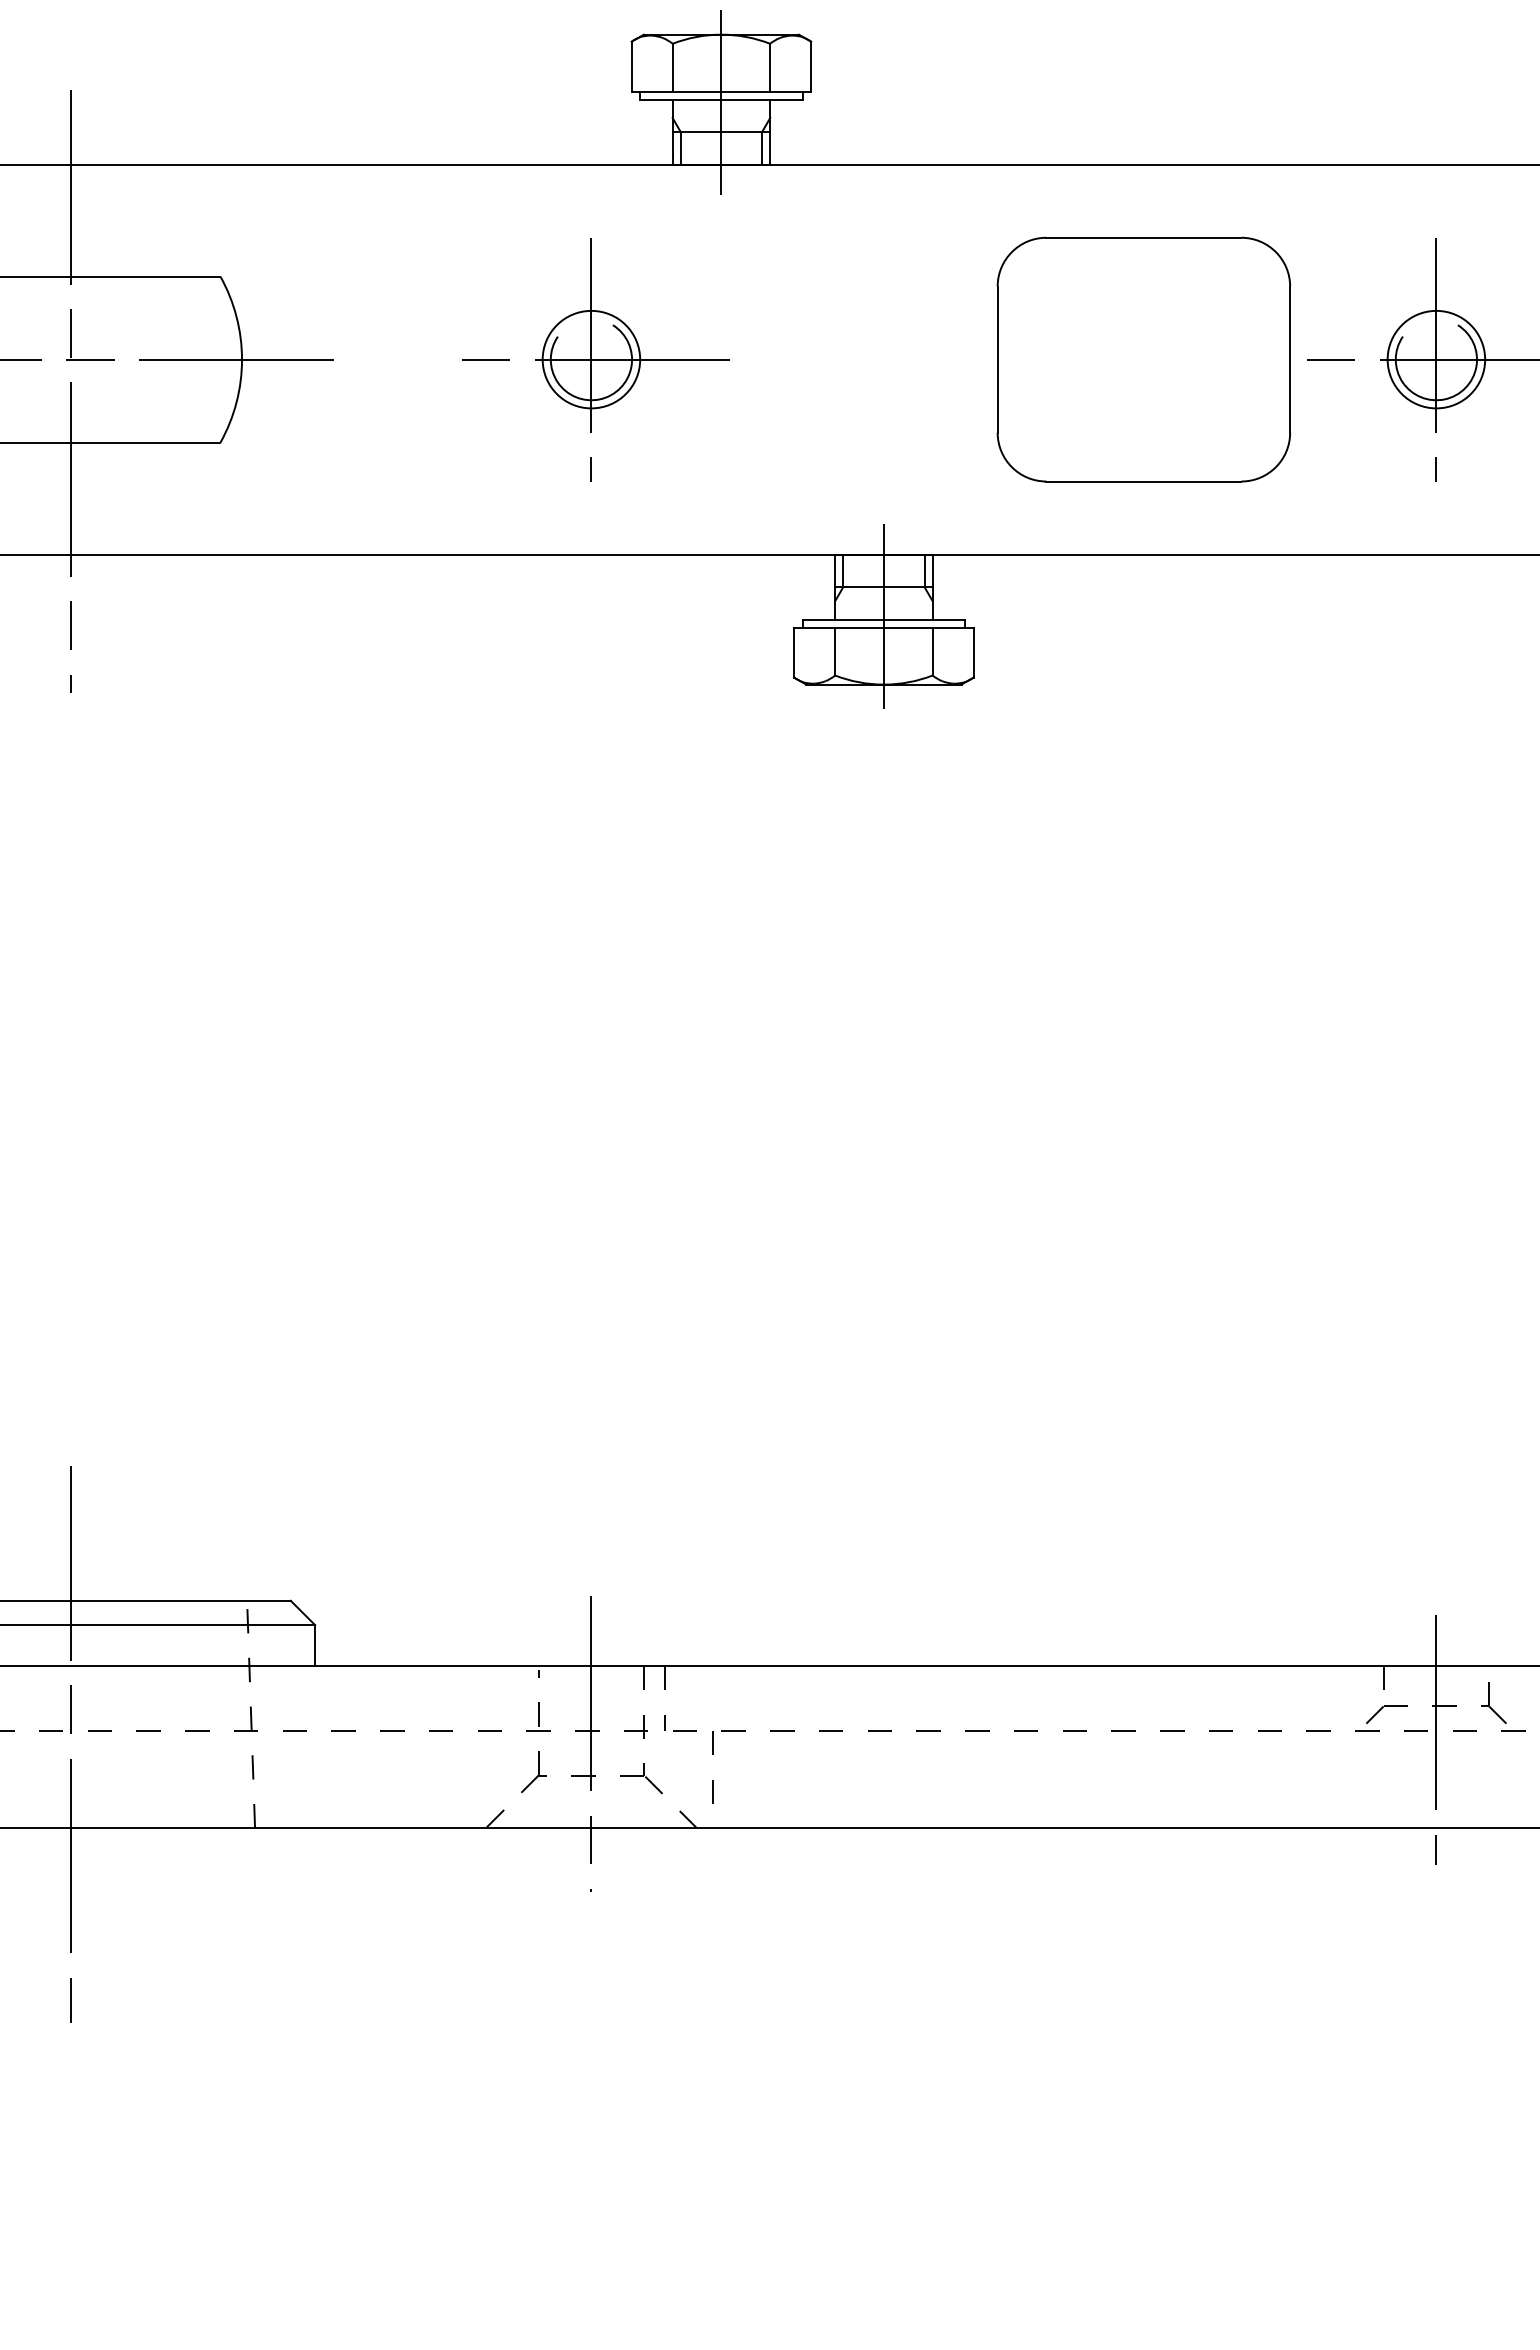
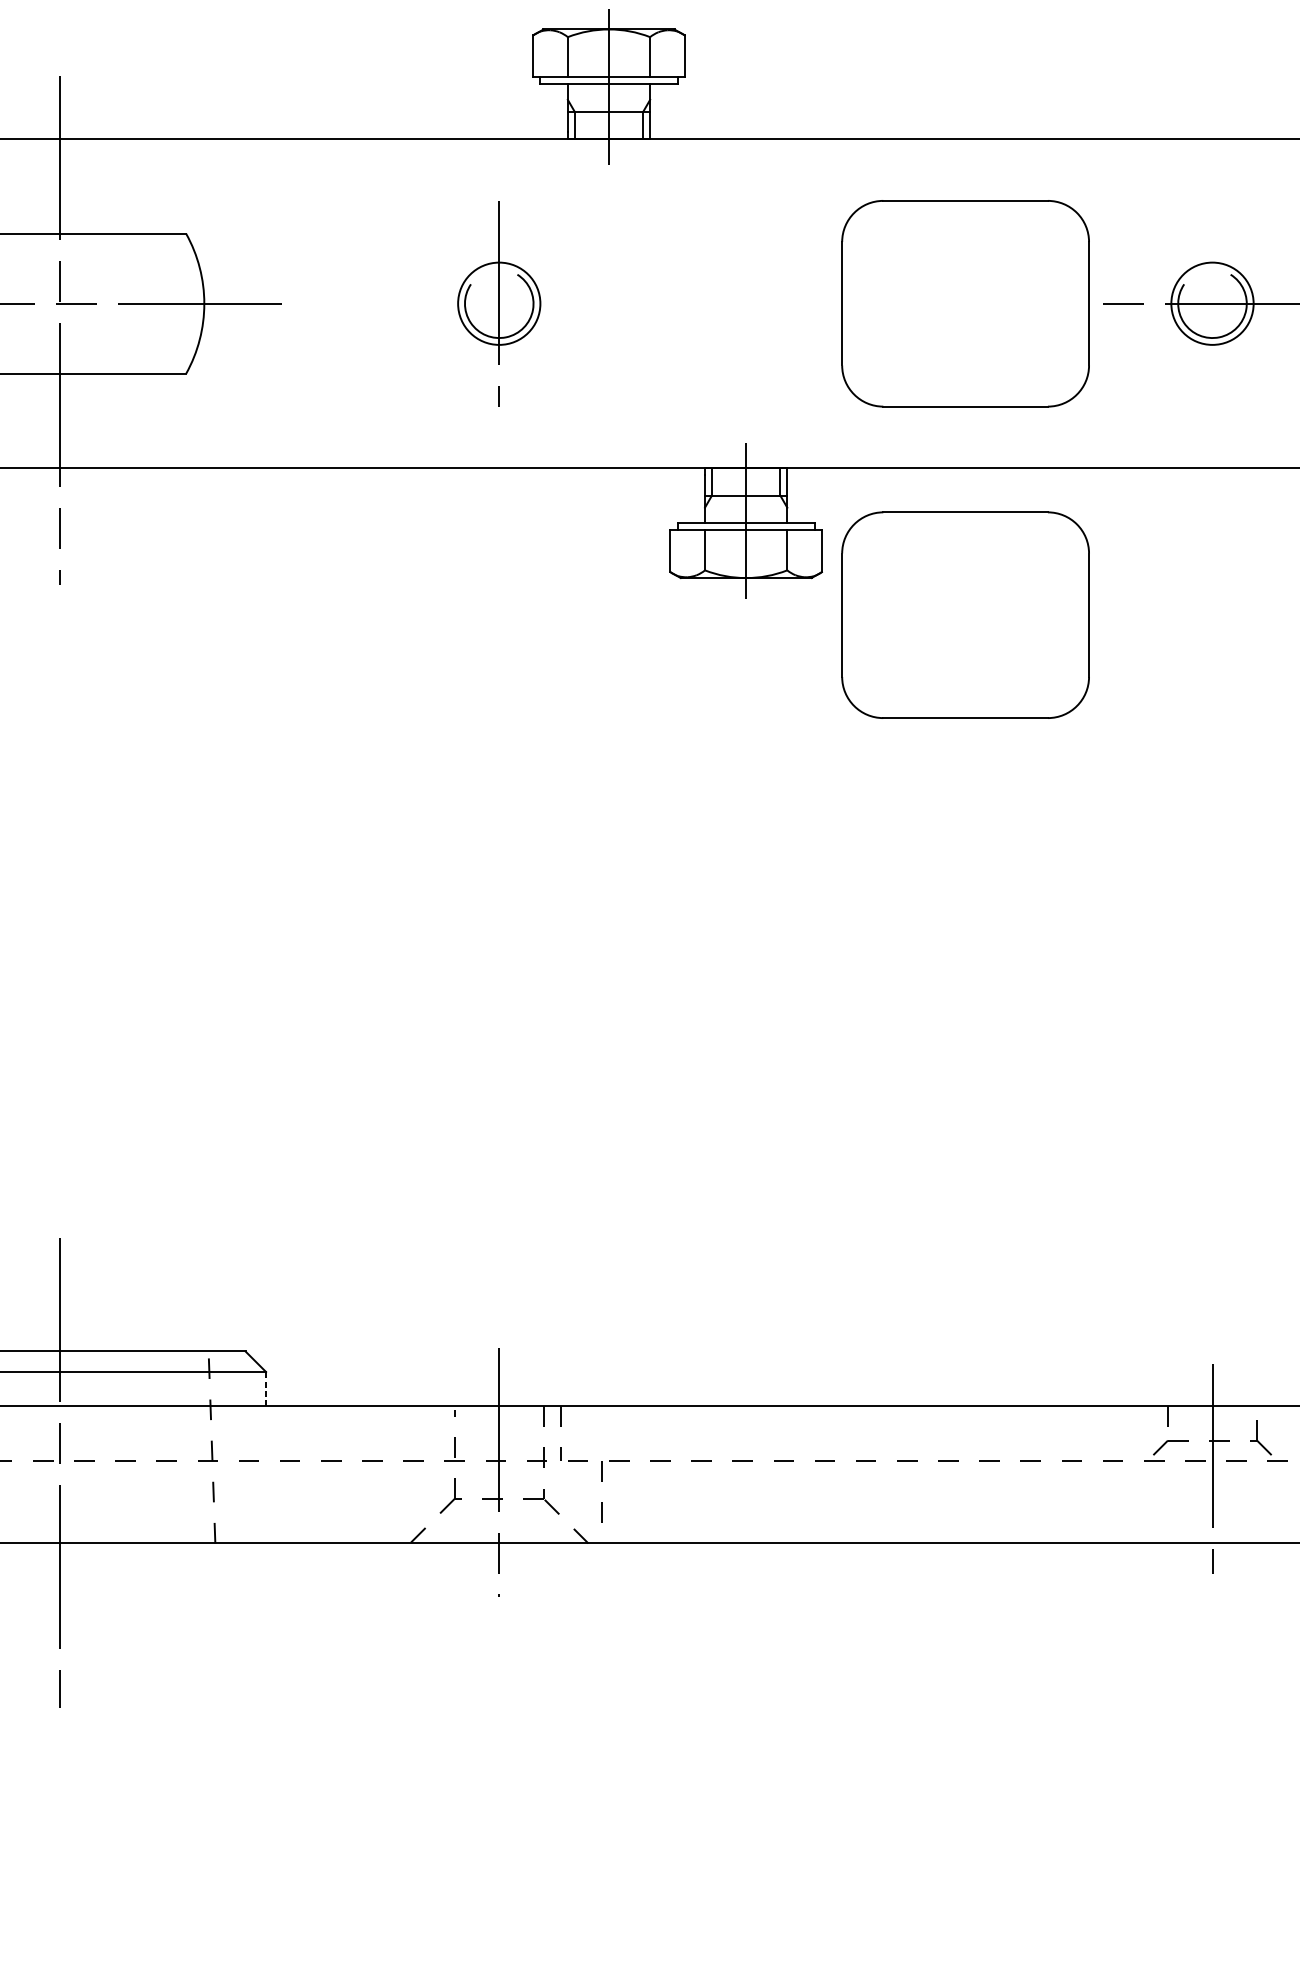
line: (595, 359) -> (502, 303), removed
line: (1436, 359) -> (1212, 303), removed
part: (1143, 728) -> (965, 615), added
line: (315, 1645) -> (266, 1389), solid -> dashed

